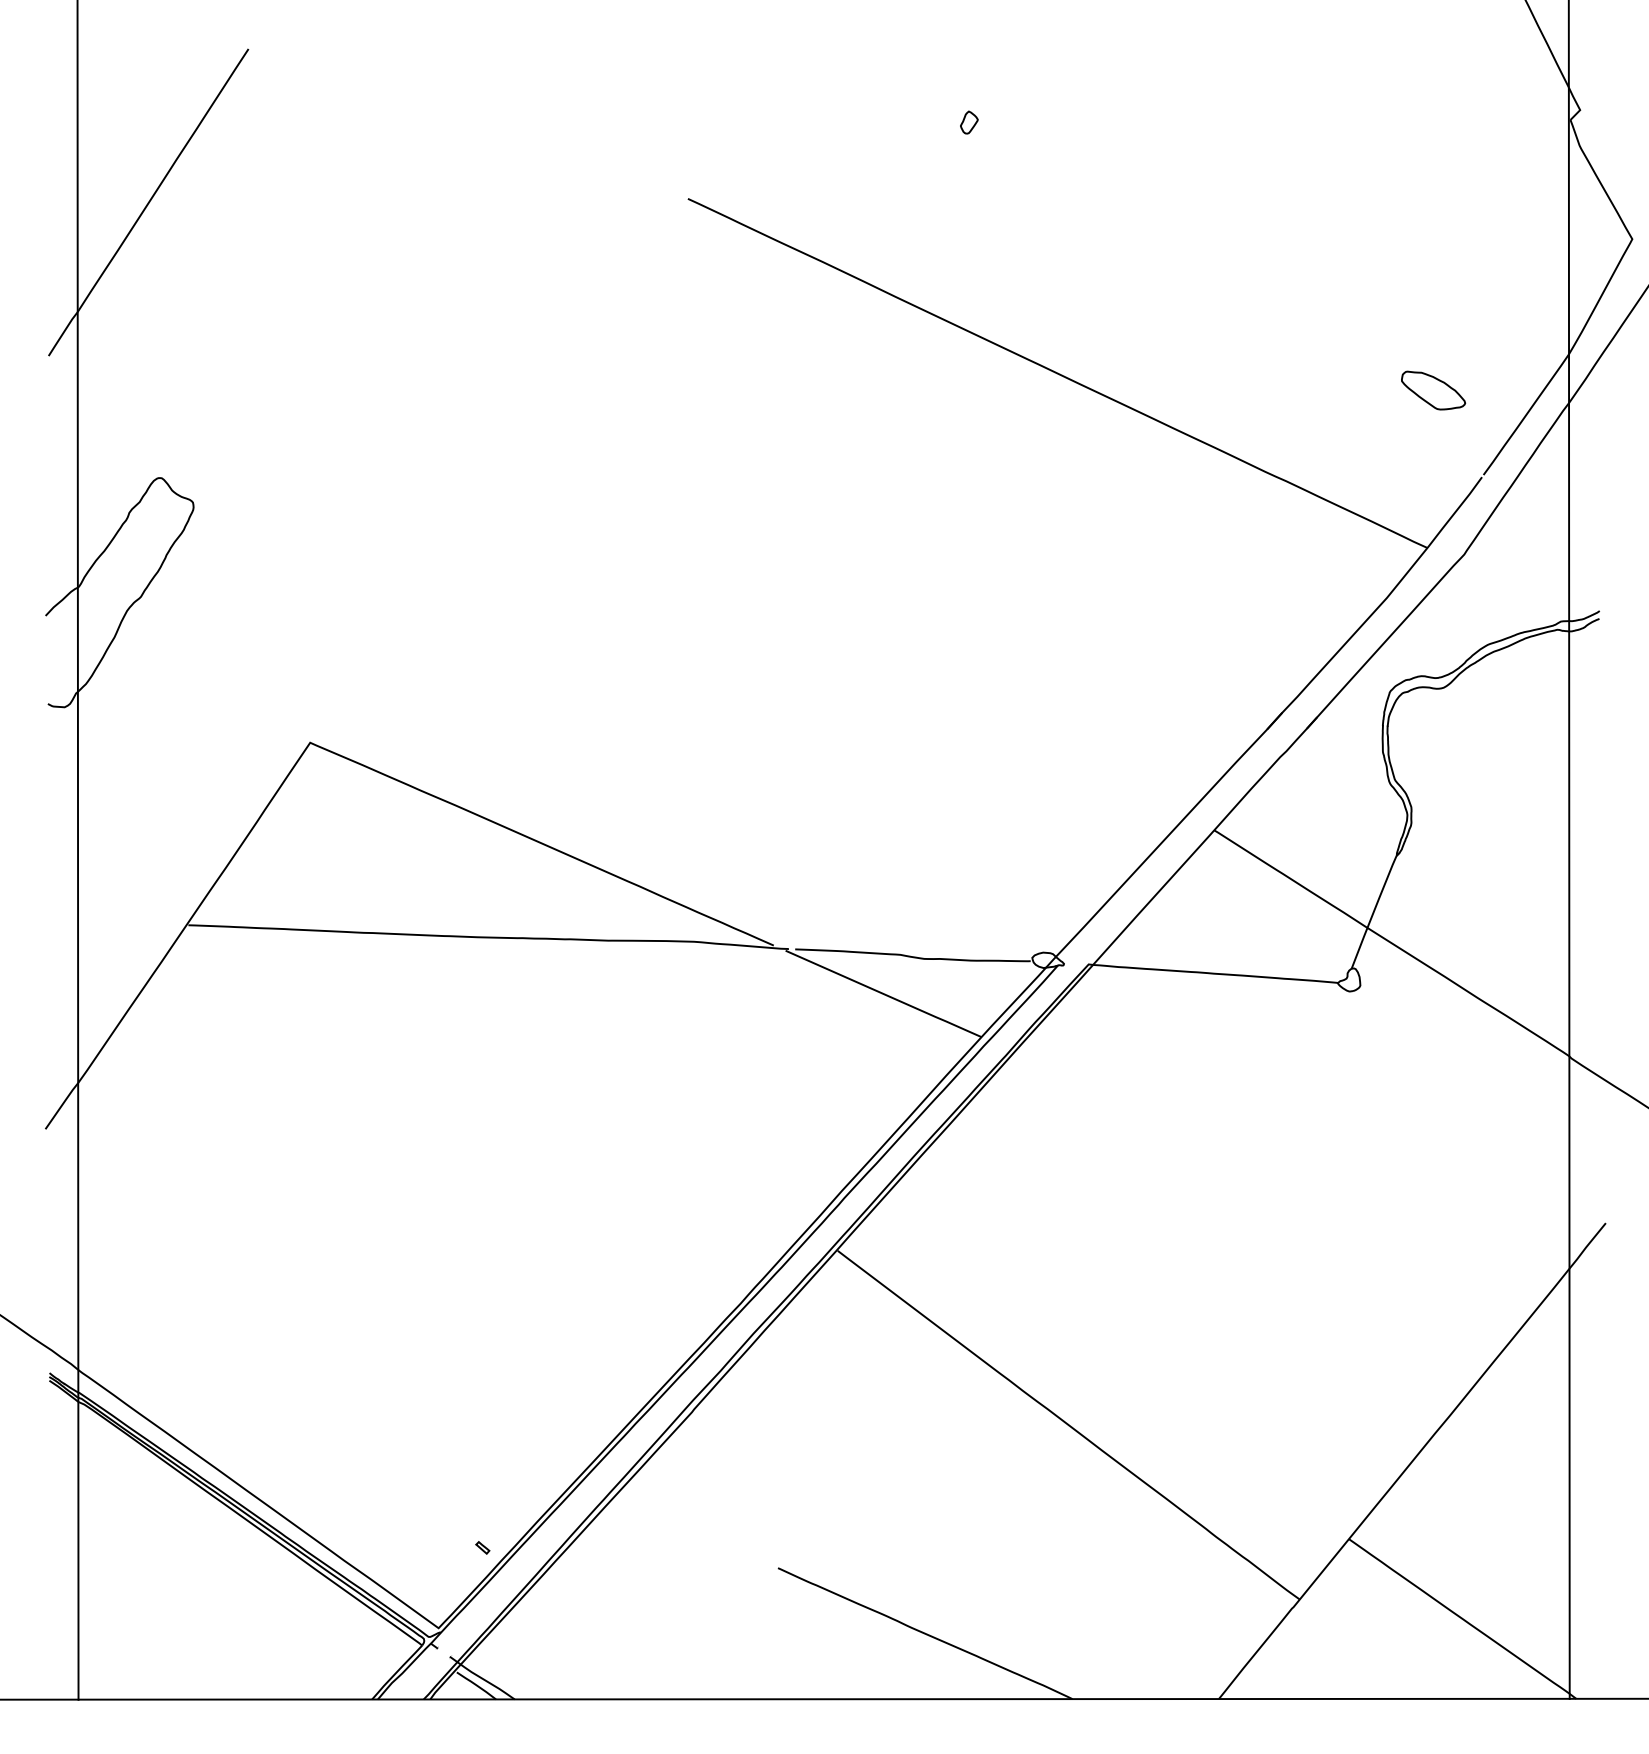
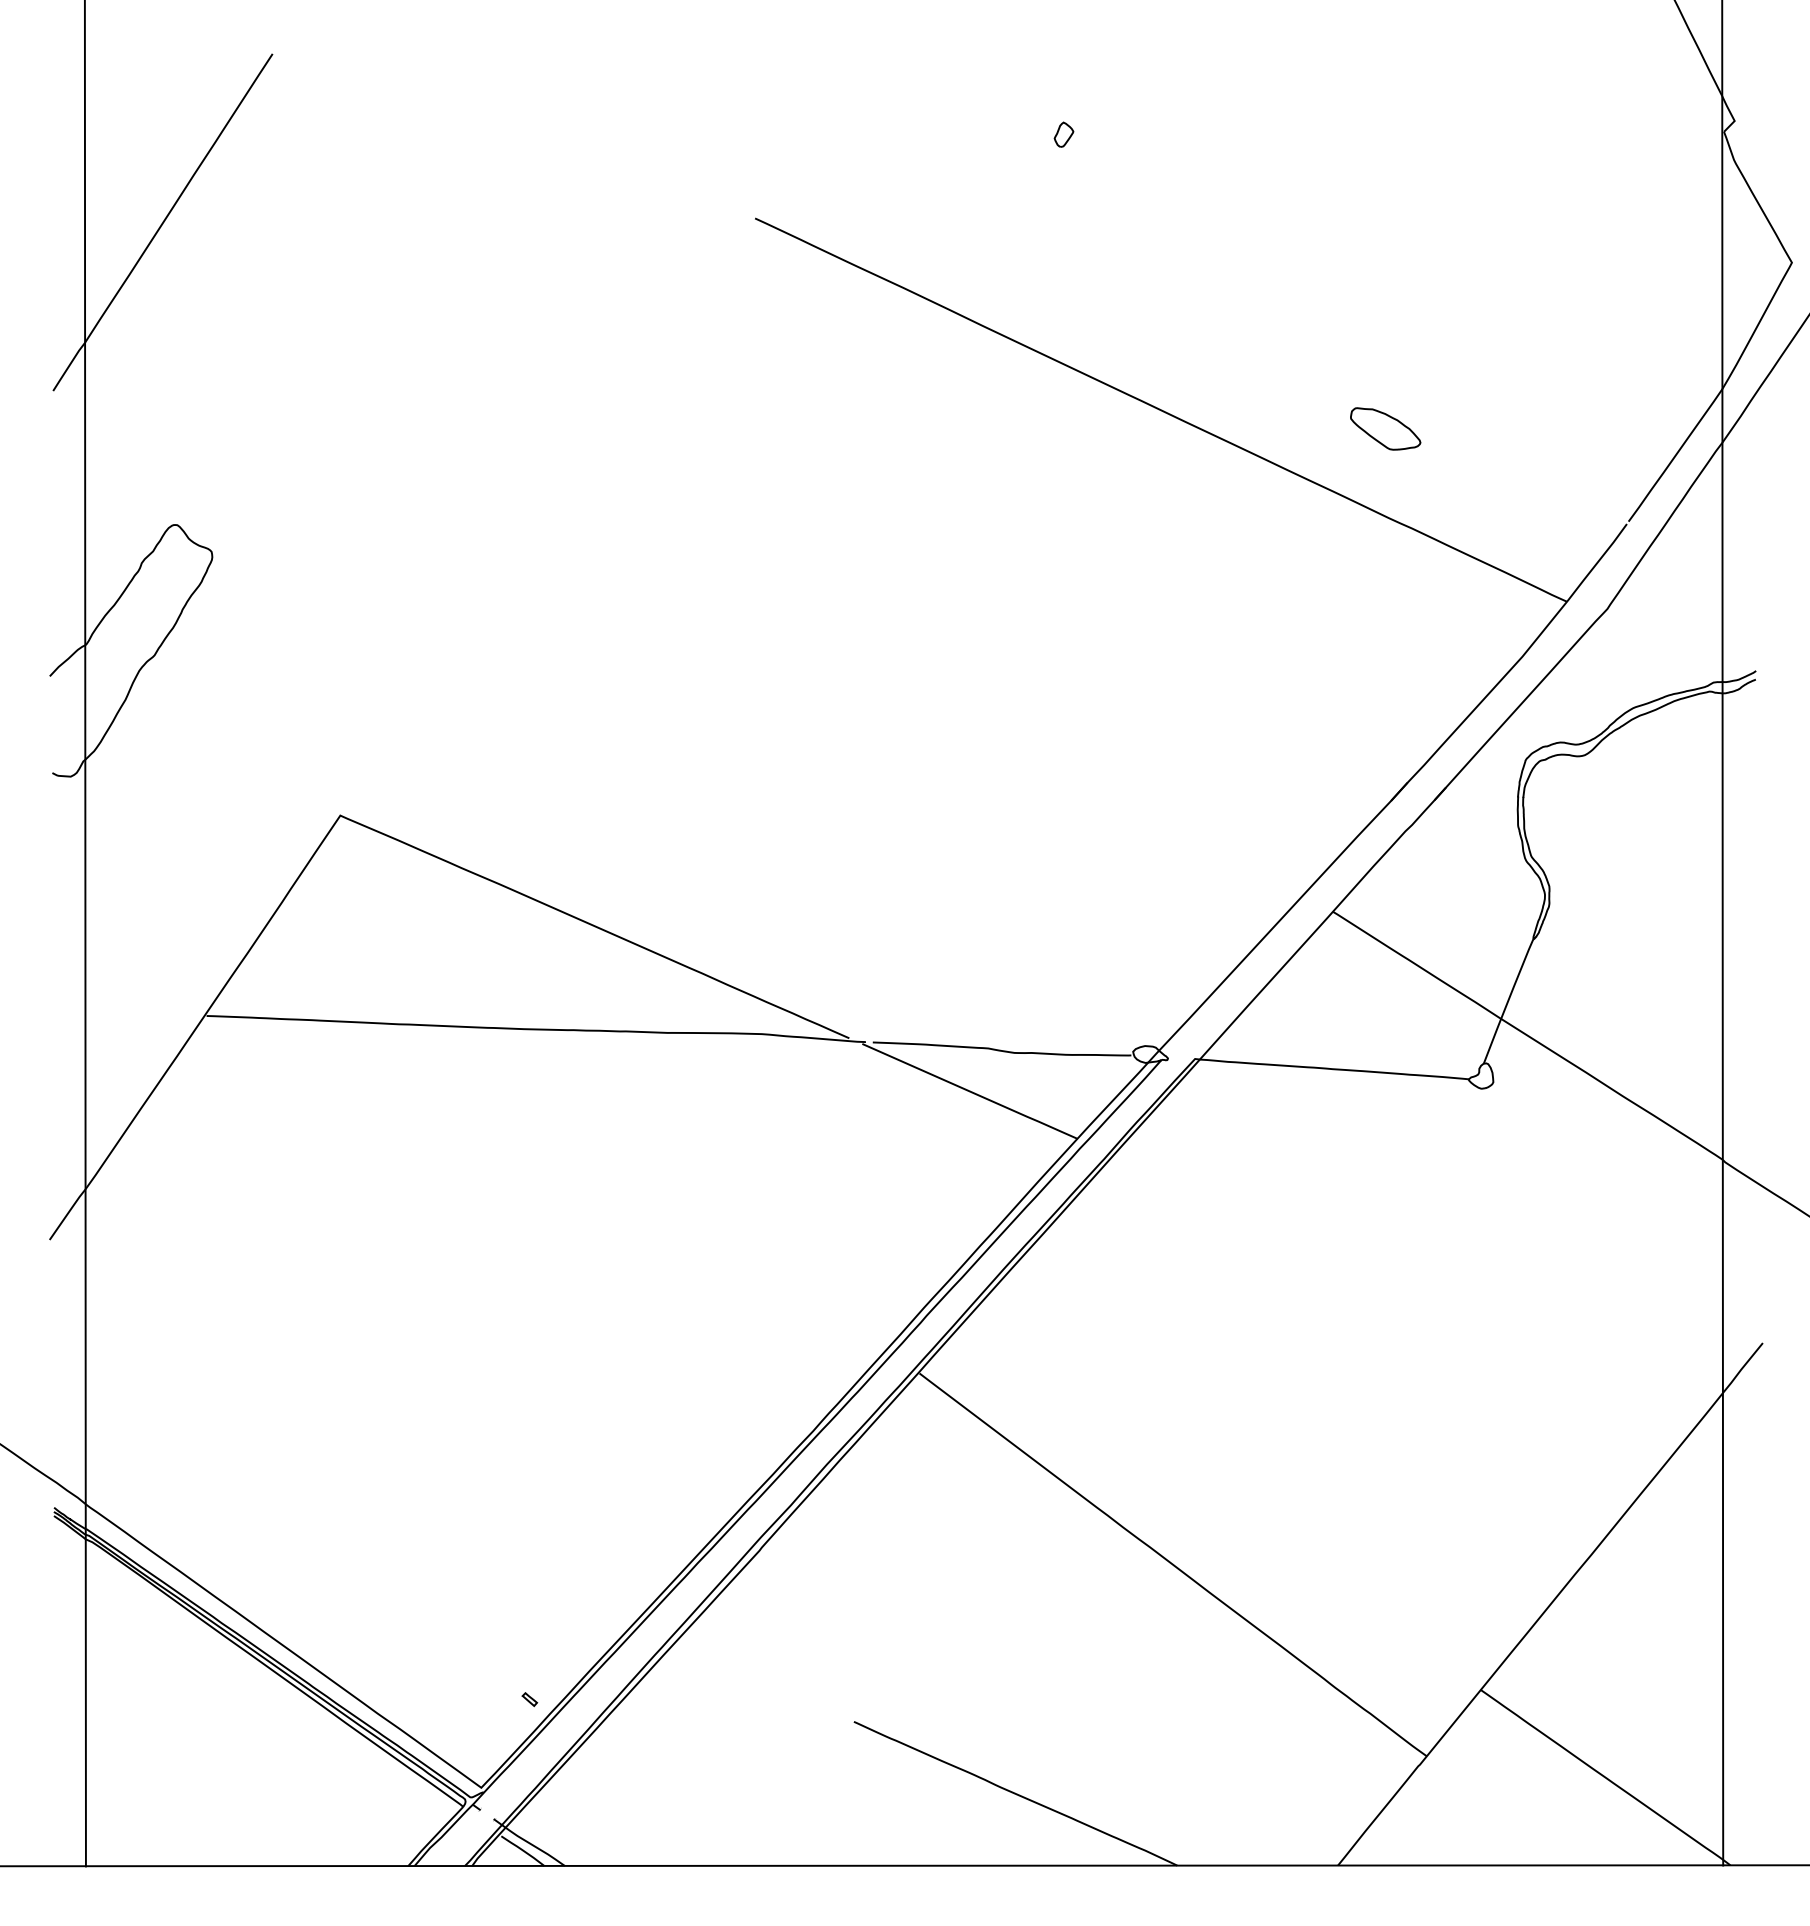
part: (1433, 390) -> (1385, 428), moved

